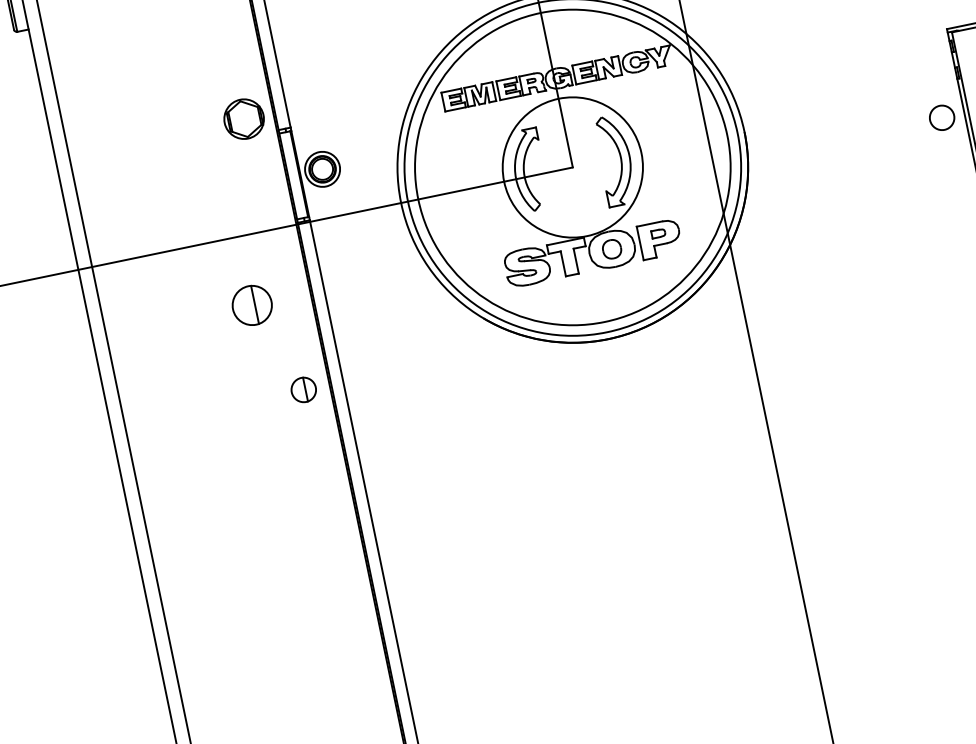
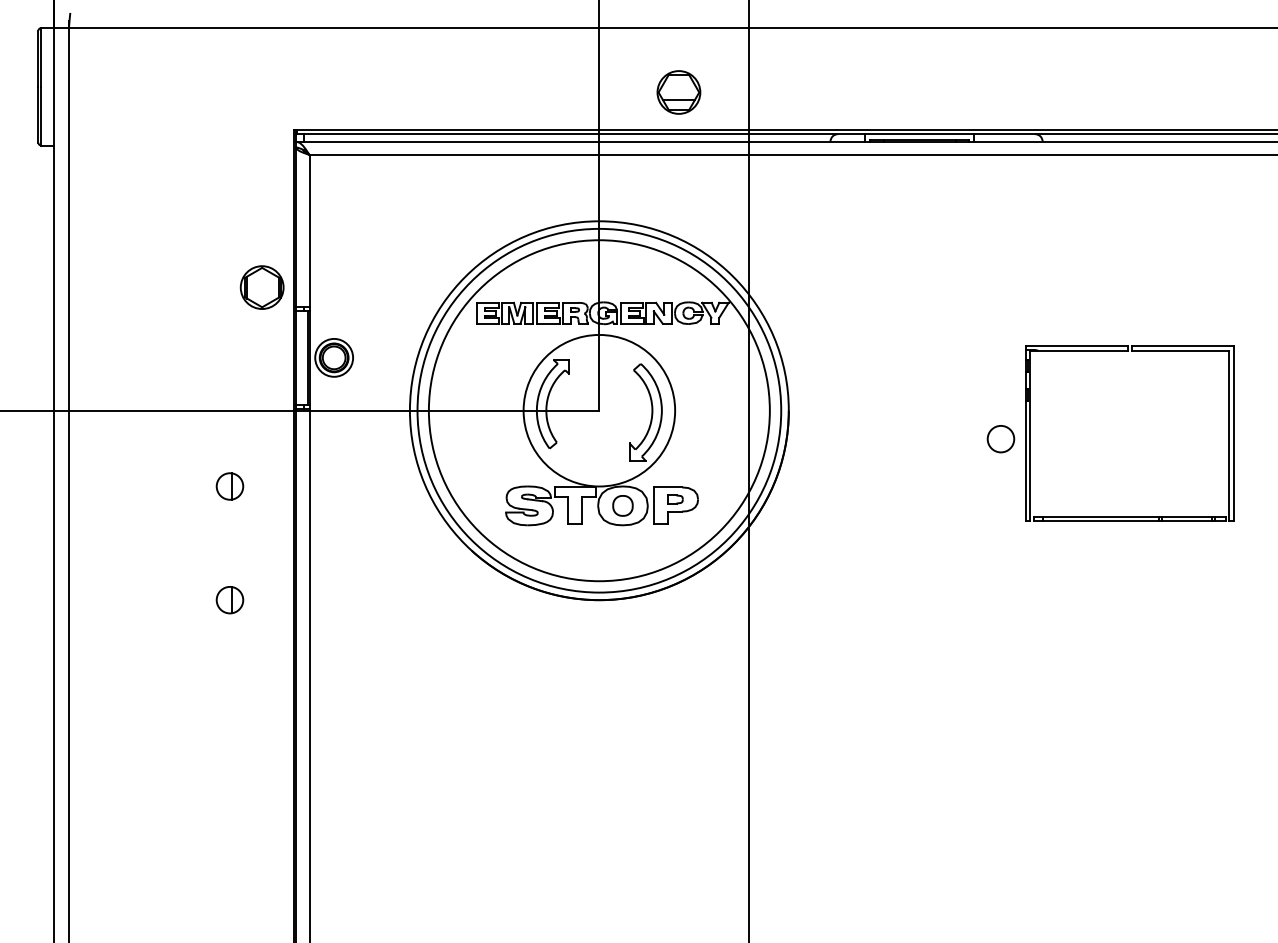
part: (251, 305) -> (229, 486), size x0.62
part: (303, 390) -> (229, 600), moved

